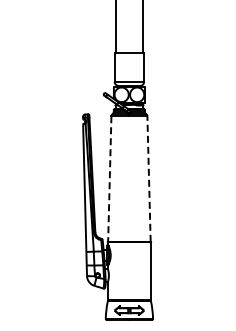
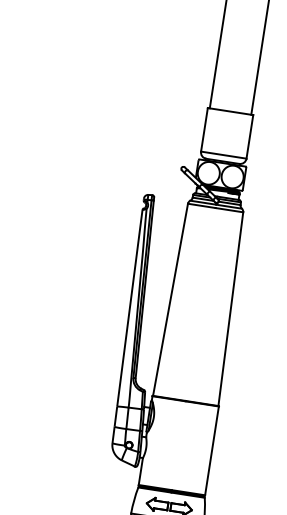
line: (109, 179) -> (169, 300), dashed -> solid
line: (149, 179) -> (231, 310), dashed -> solid

